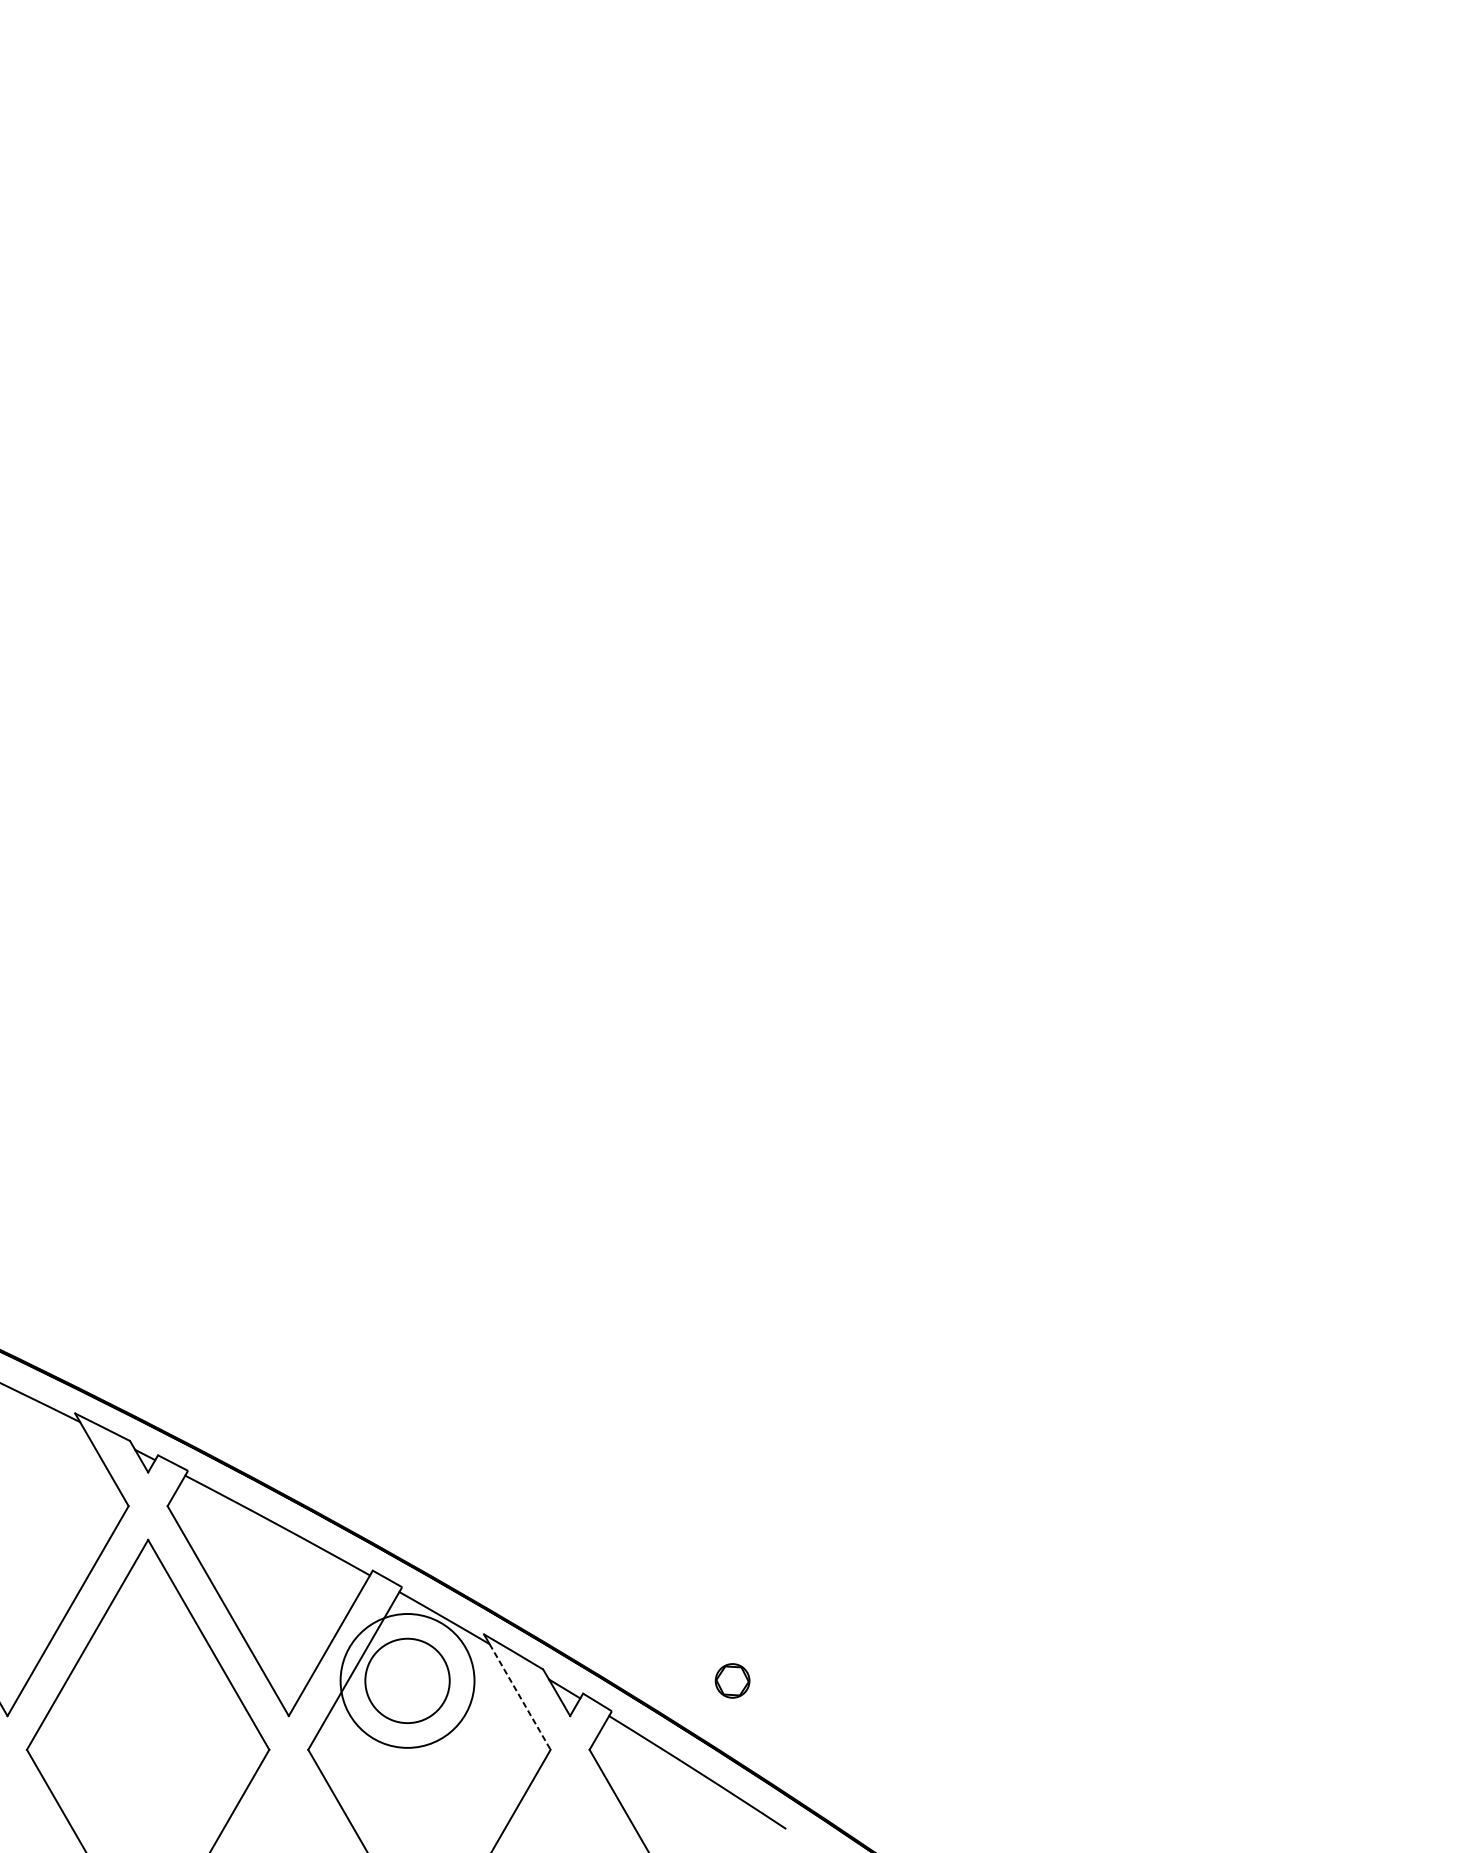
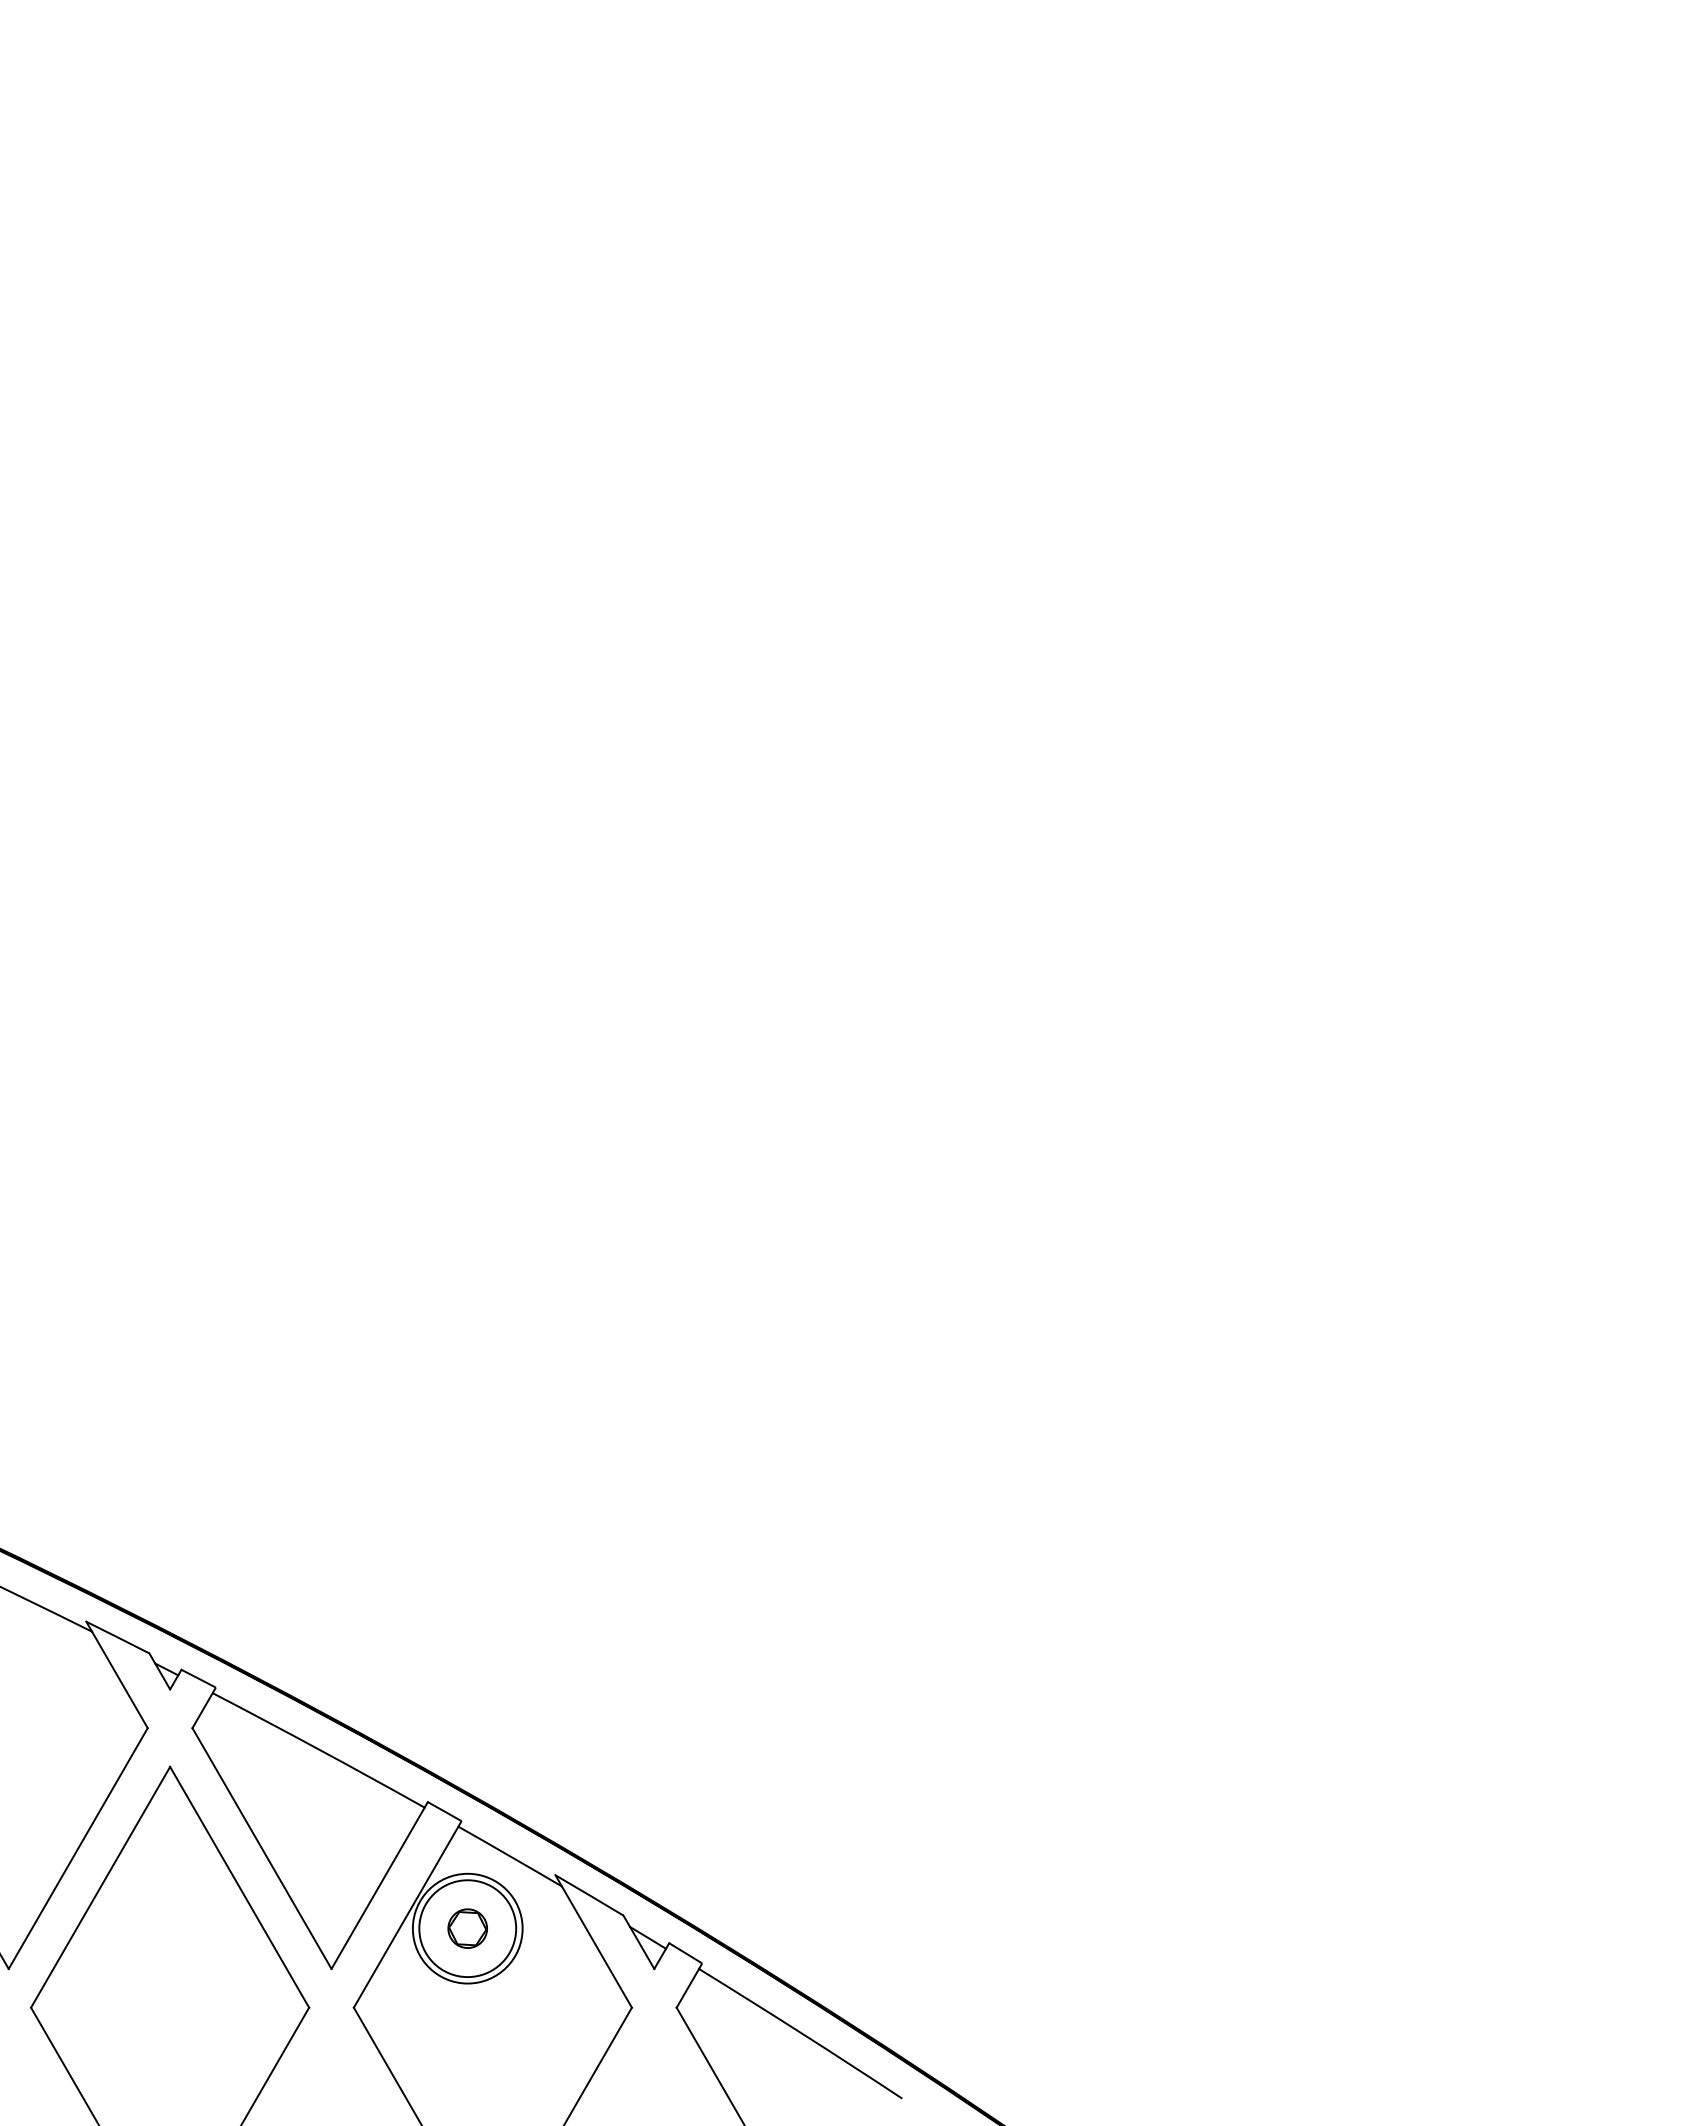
circle: (407, 1680) -> (467, 1928), size x0.71
part: (732, 1680) -> (467, 1928), moved
line: (519, 1697) -> (596, 1947), dashed -> solid

